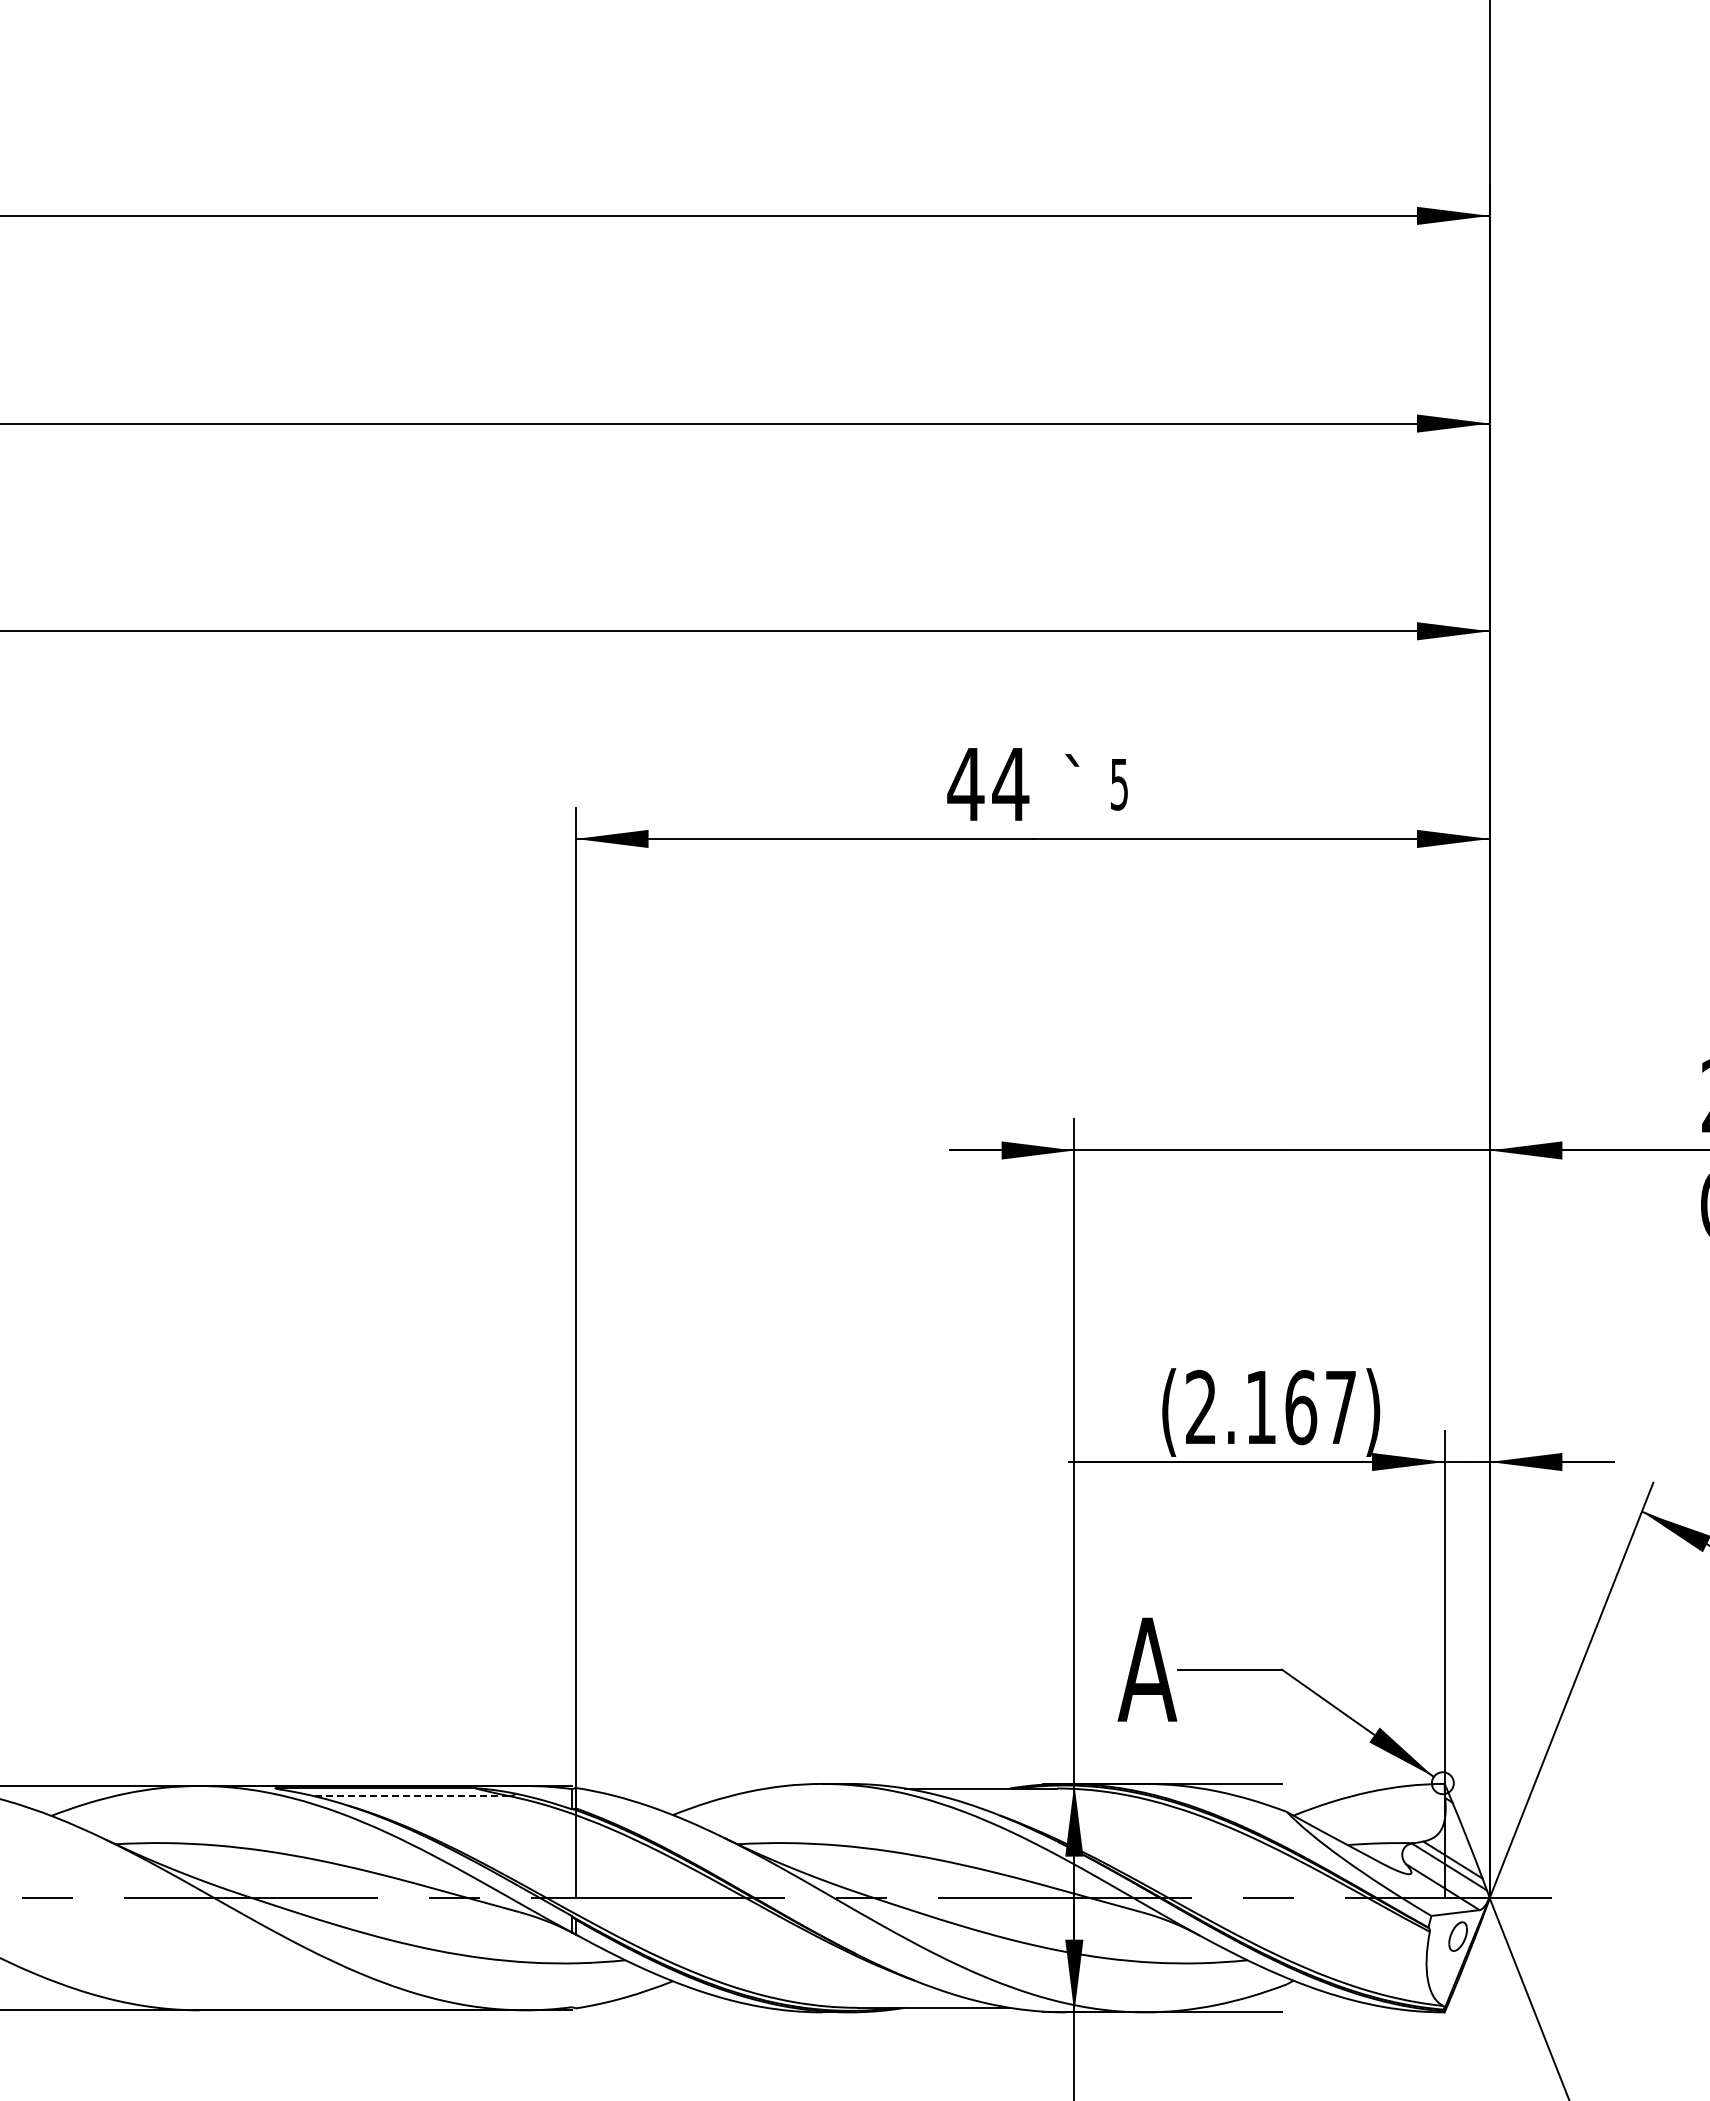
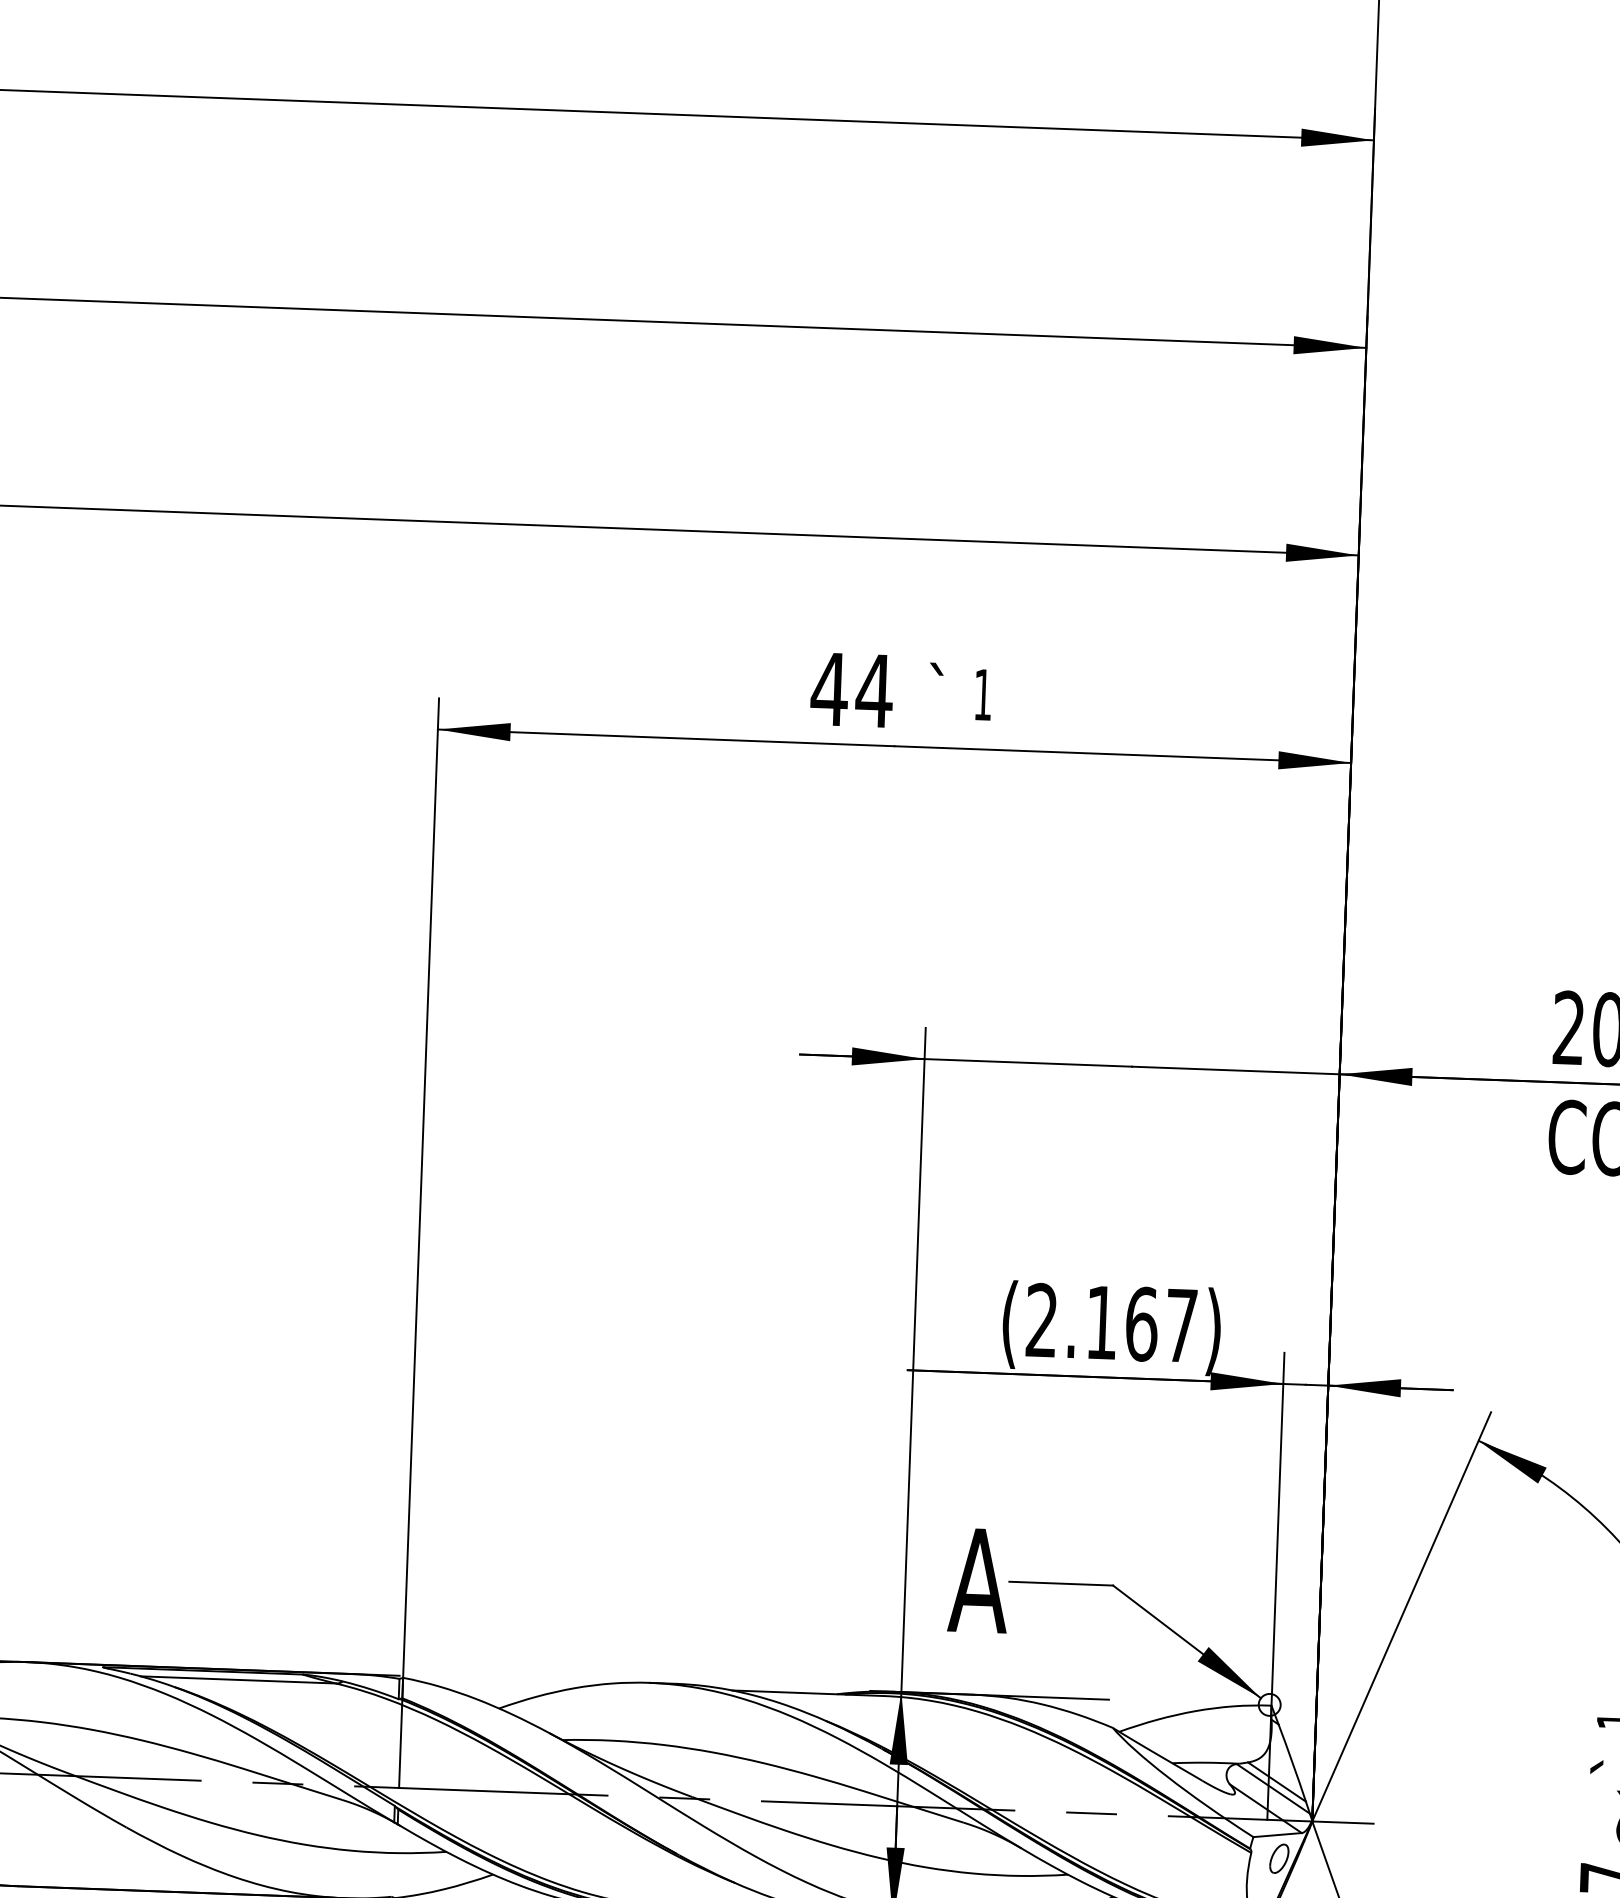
text: (1119, 784) -> (983, 694), 5 -> 1
line: (411, 1796) -> (238, 1680), dashed -> solid

